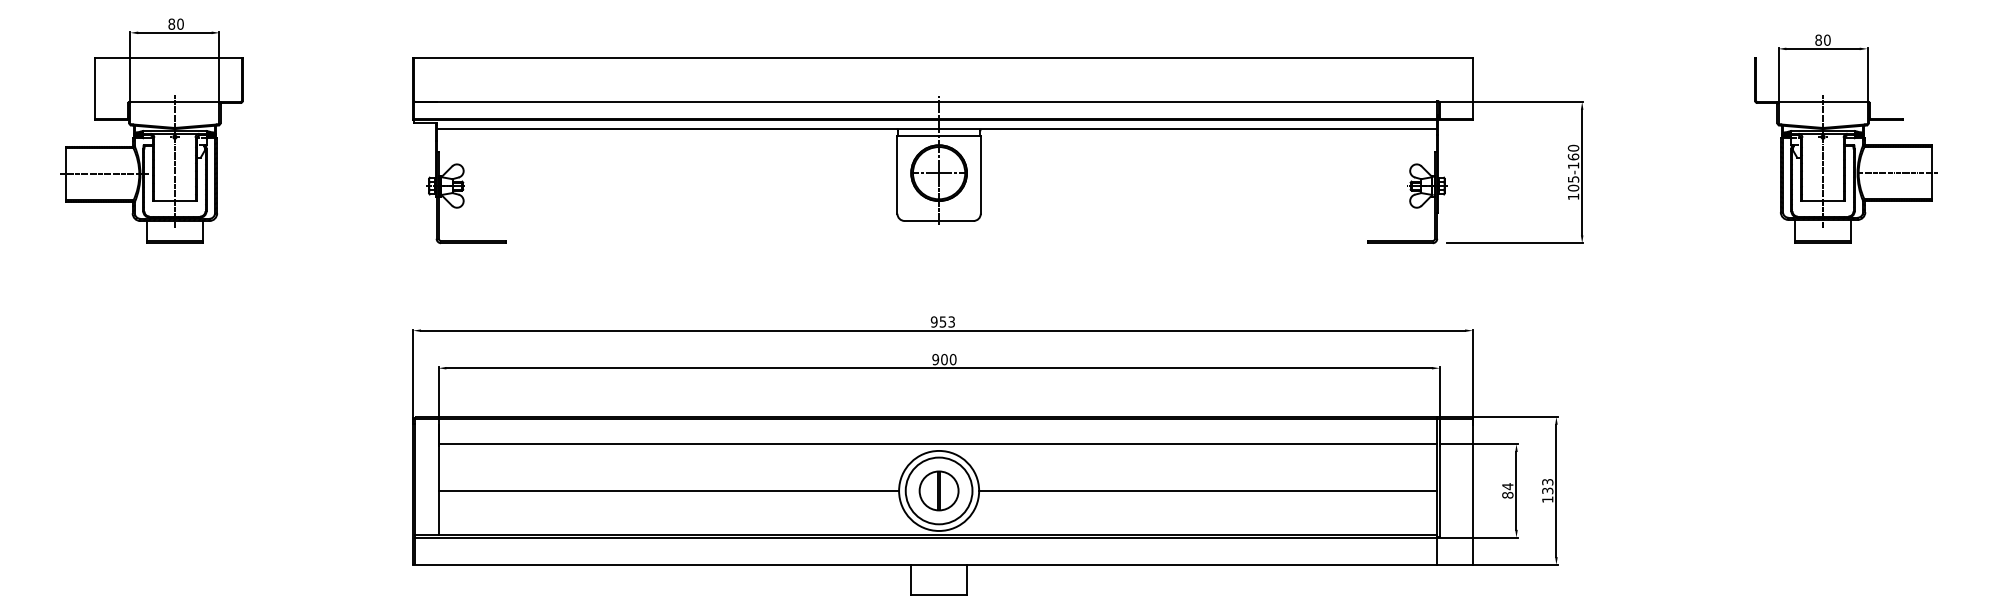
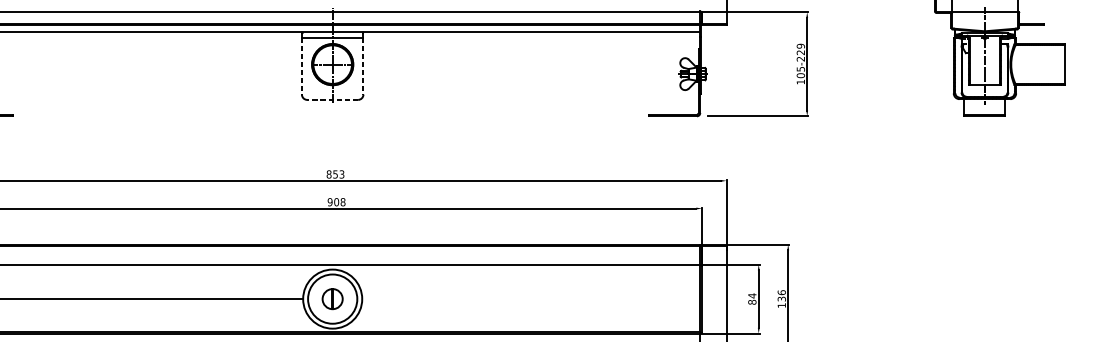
text: (1573, 157) -> (800, 53), 105-160 -> 105-229
line: (1897, 173) -> (1039, 64), removed
line: (897, 175) -> (301, 66), solid -> dashed
line: (980, 175) -> (363, 66), solid -> dashed
line: (938, 220) -> (332, 99), solid -> dashed
text: (933, 321) -> (328, 174), 953 -> 853
text: (952, 359) -> (342, 202), 900 -> 908
text: (1547, 481) -> (781, 292), 133 -> 136
part: (938, 490) -> (332, 298), size x0.7
line: (1208, 490) -> (531, 298), removed

